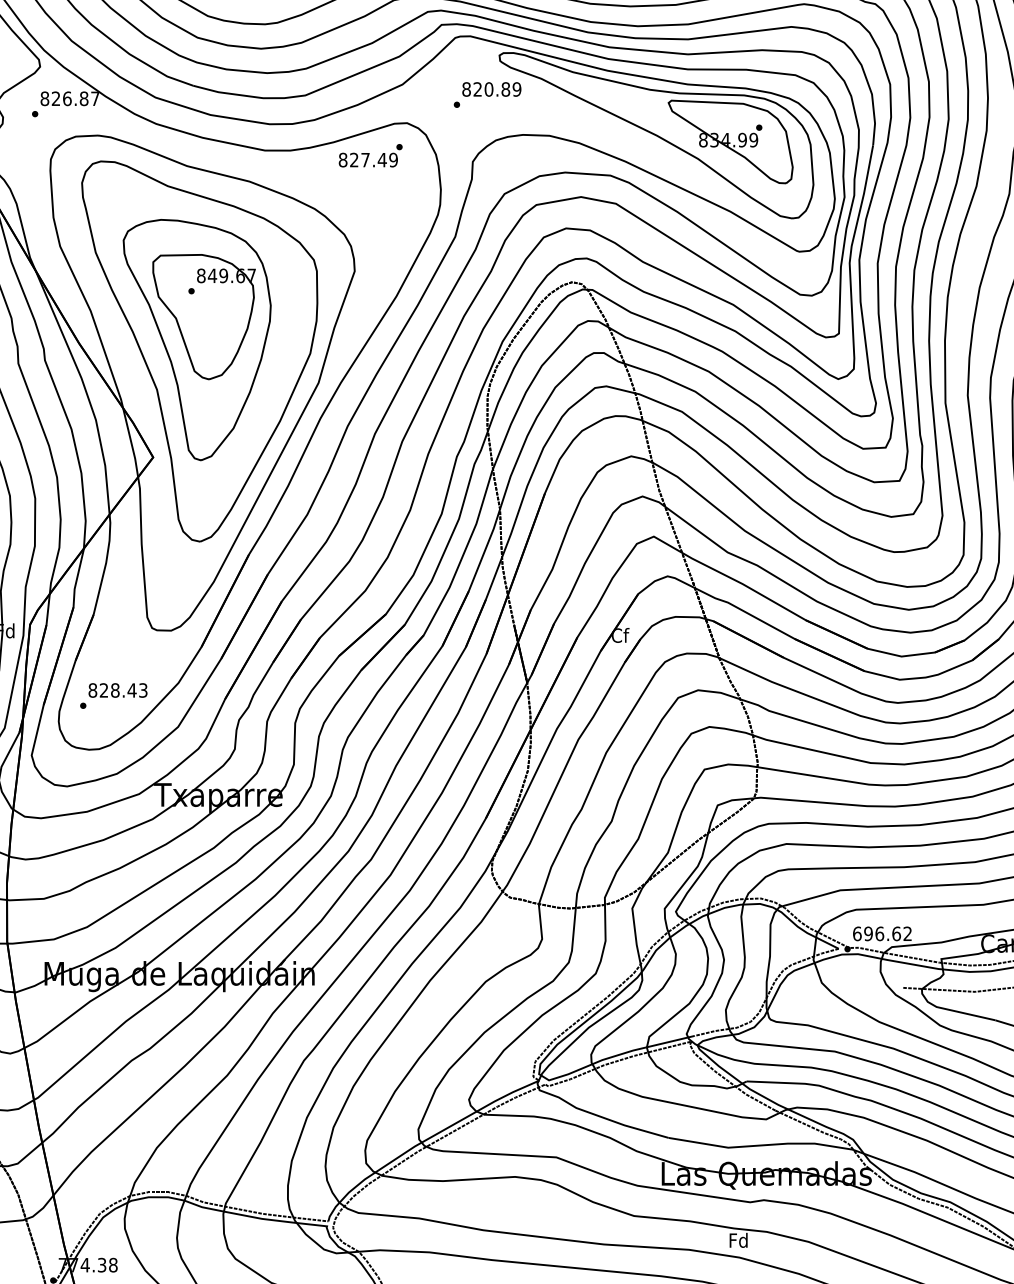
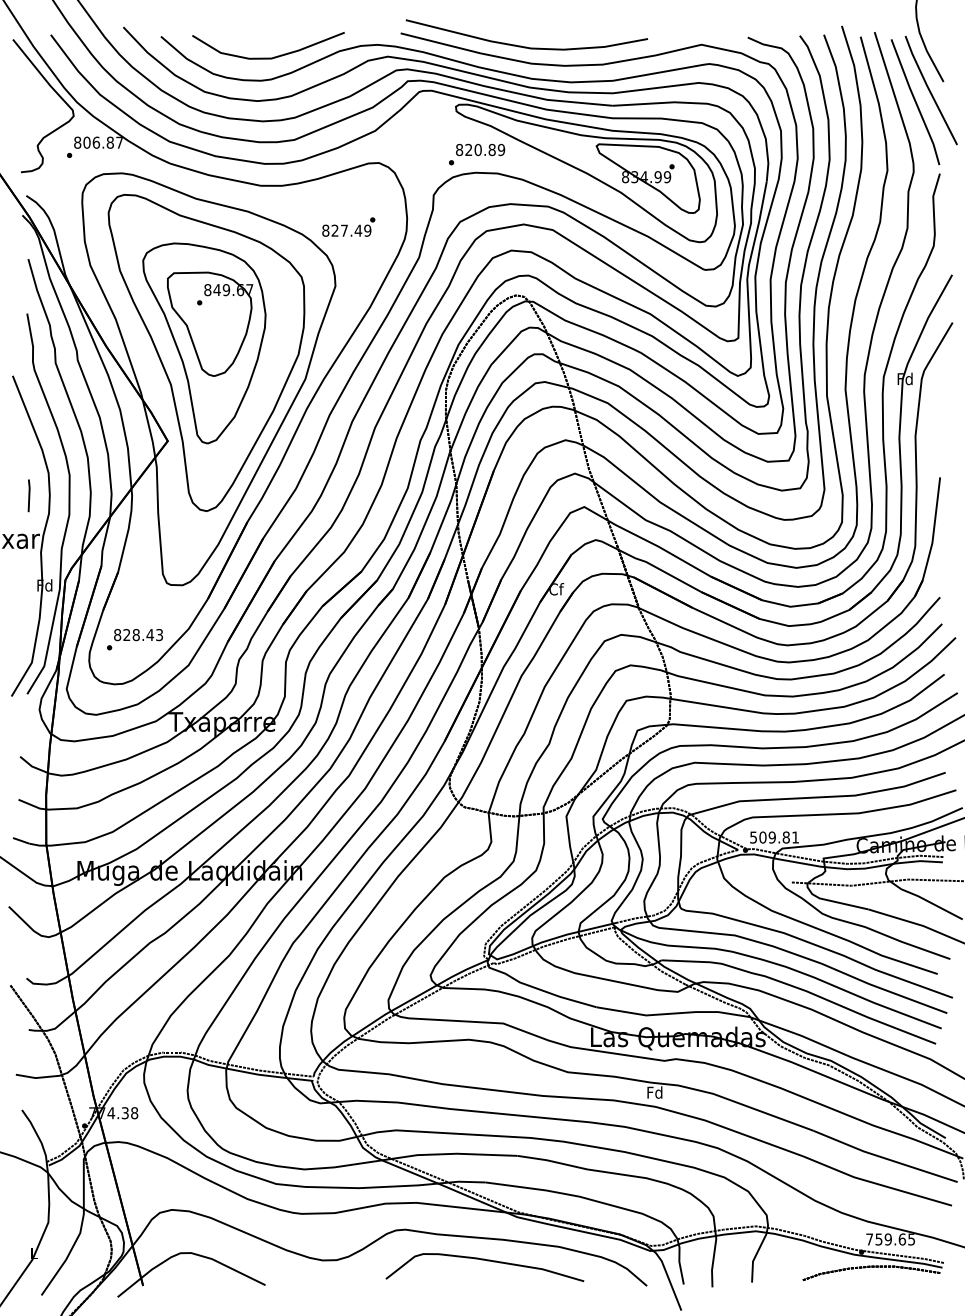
text: (488, 94) -> (477, 154), moved
text: (55, 98) -> (86, 142), 826.87 -> 806.87
text: (370, 155) -> (348, 226), moved
text: (882, 933) -> (774, 837), 696.62 -> 509.81

